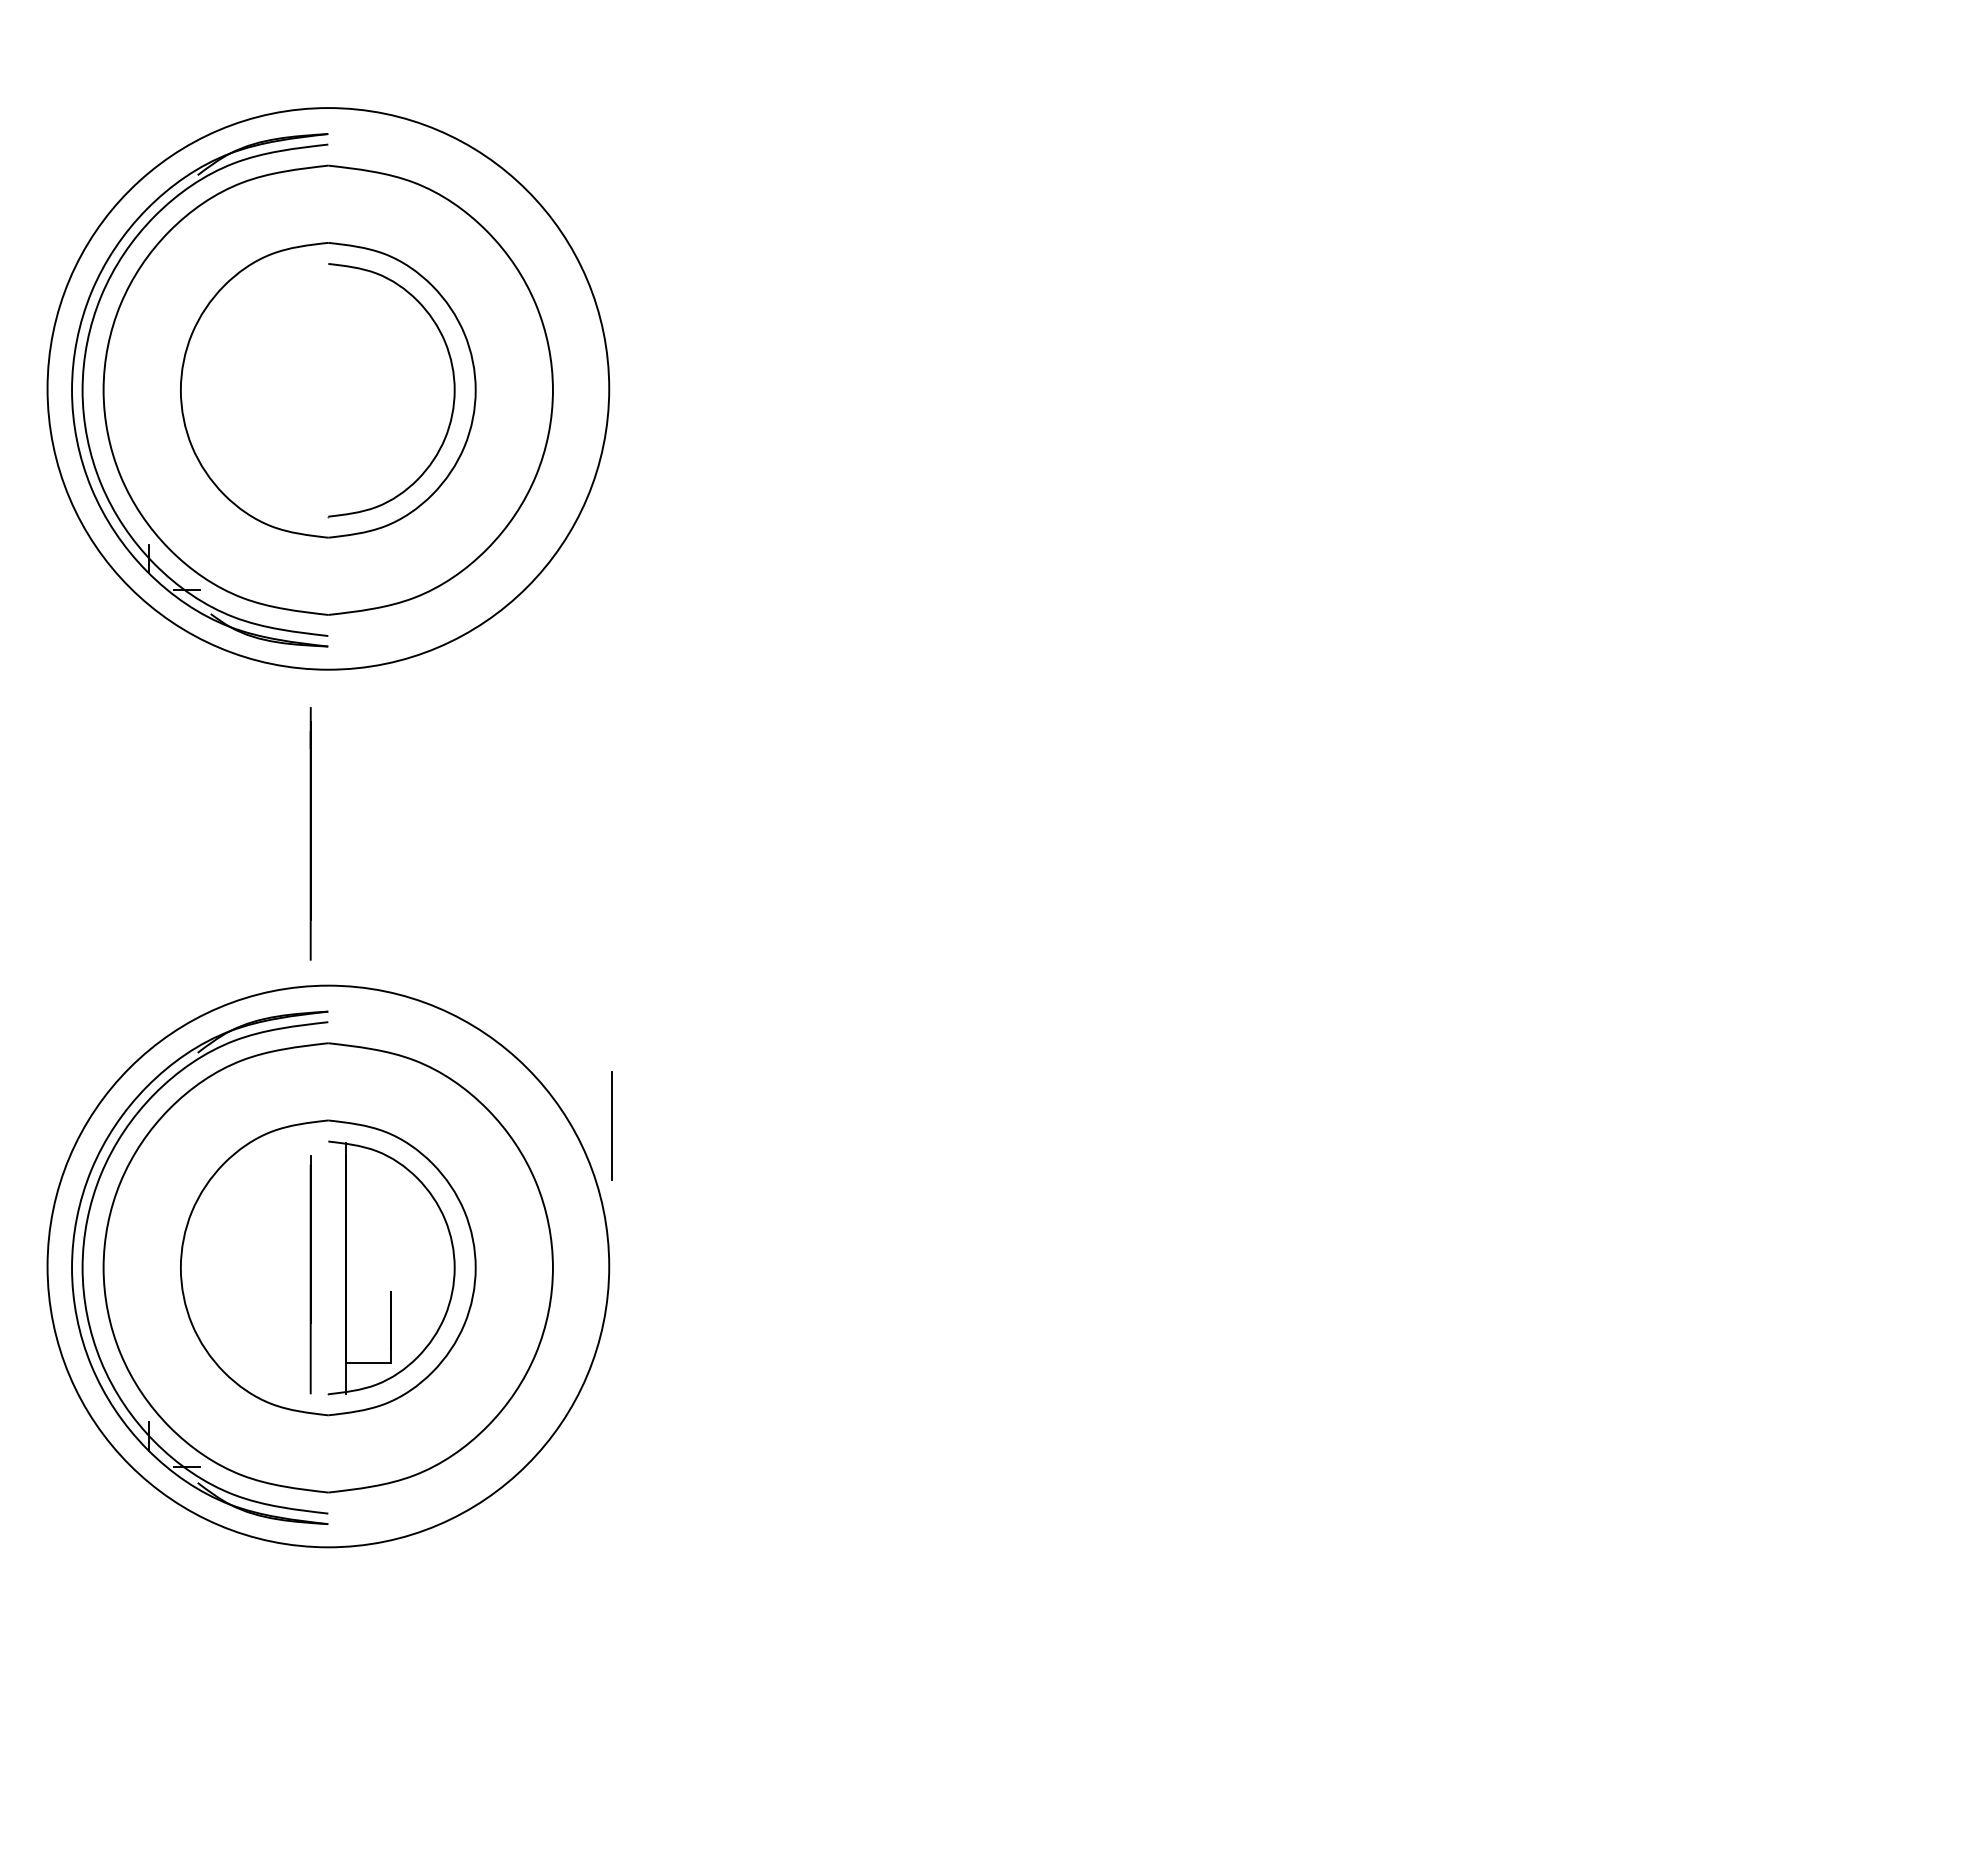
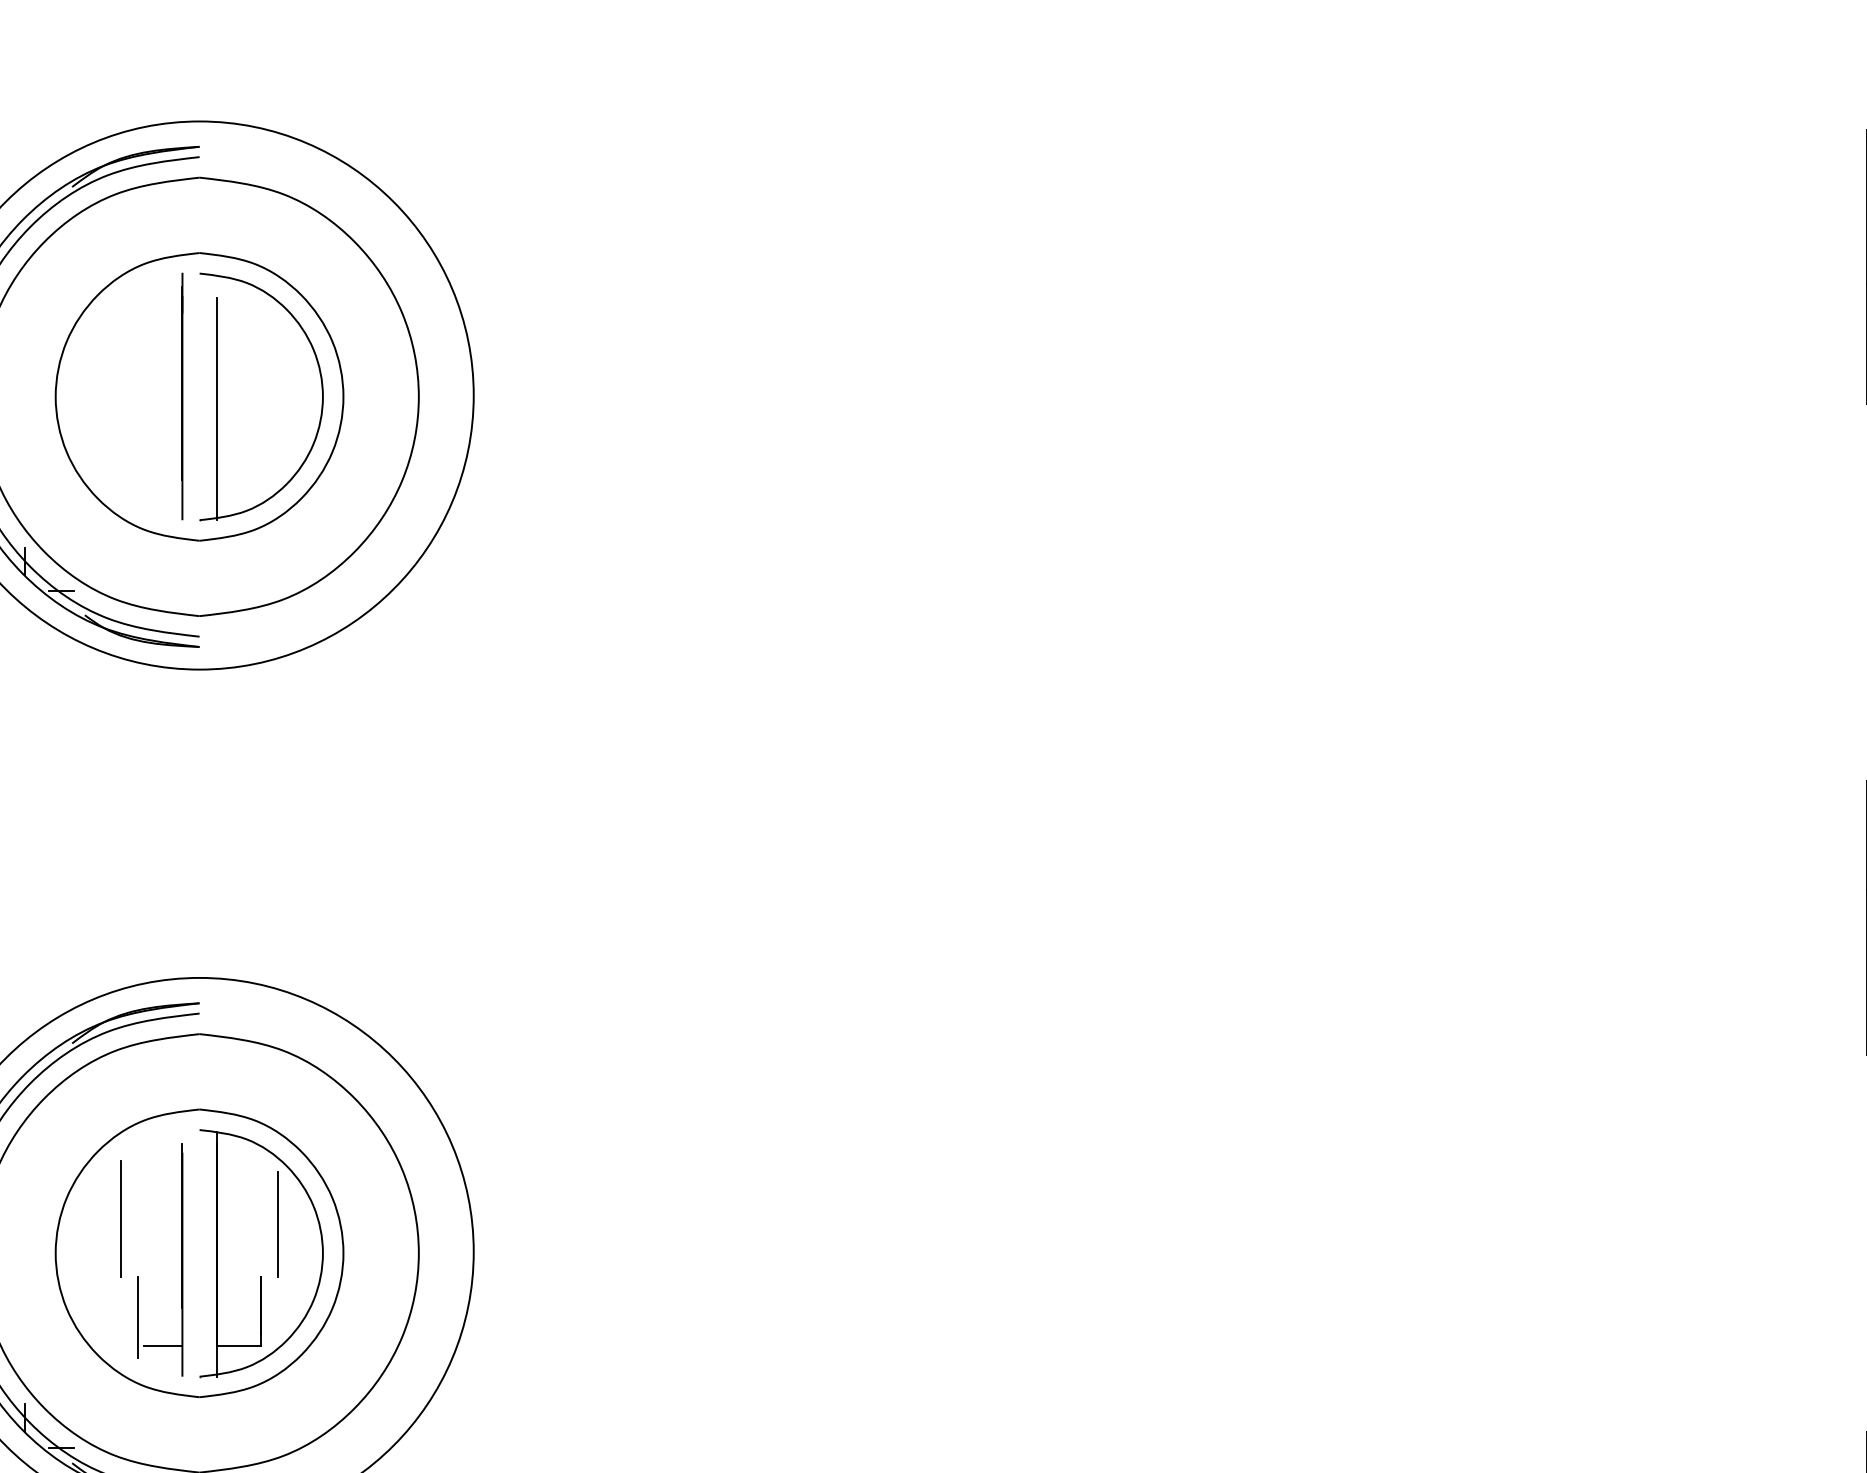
line: (345, 402) -> (216, 408), added
line: (310, 833) -> (182, 396), moved
line: (611, 1125) -> (277, 1223), moved
line: (247, 1231) -> (120, 1217), added
line: (265, 1332) -> (138, 1316), added
line: (290, 1362) -> (162, 1345), added

